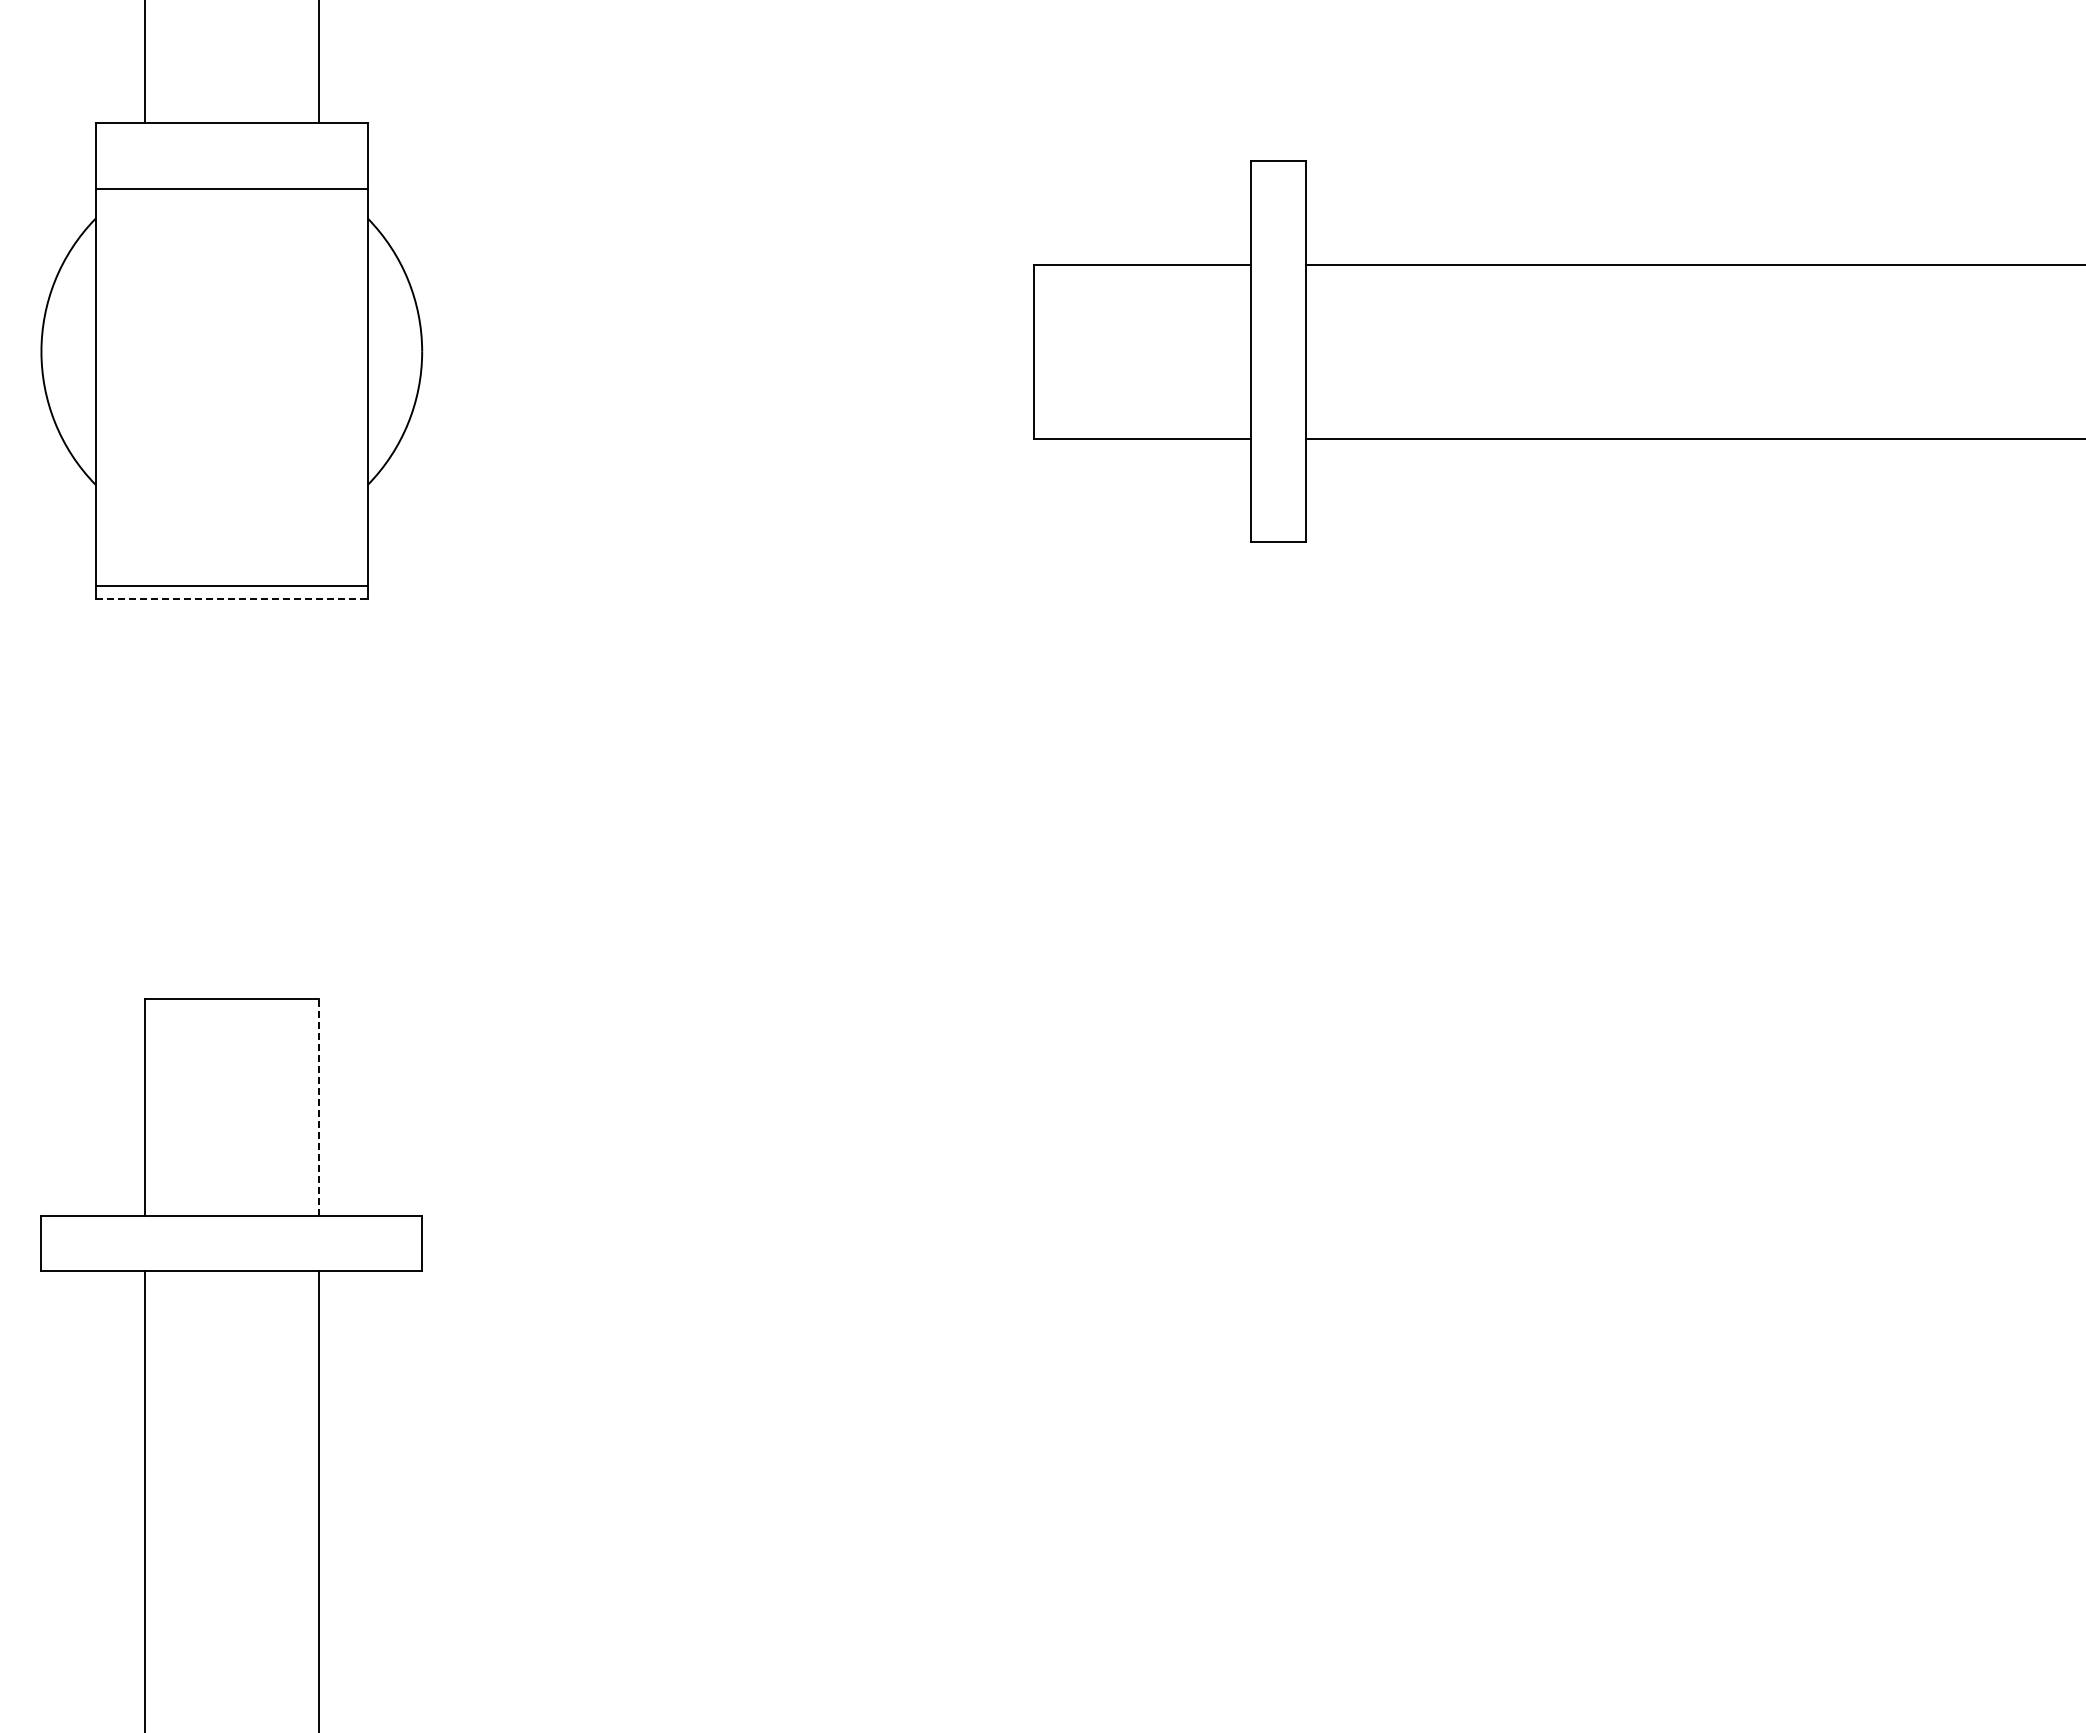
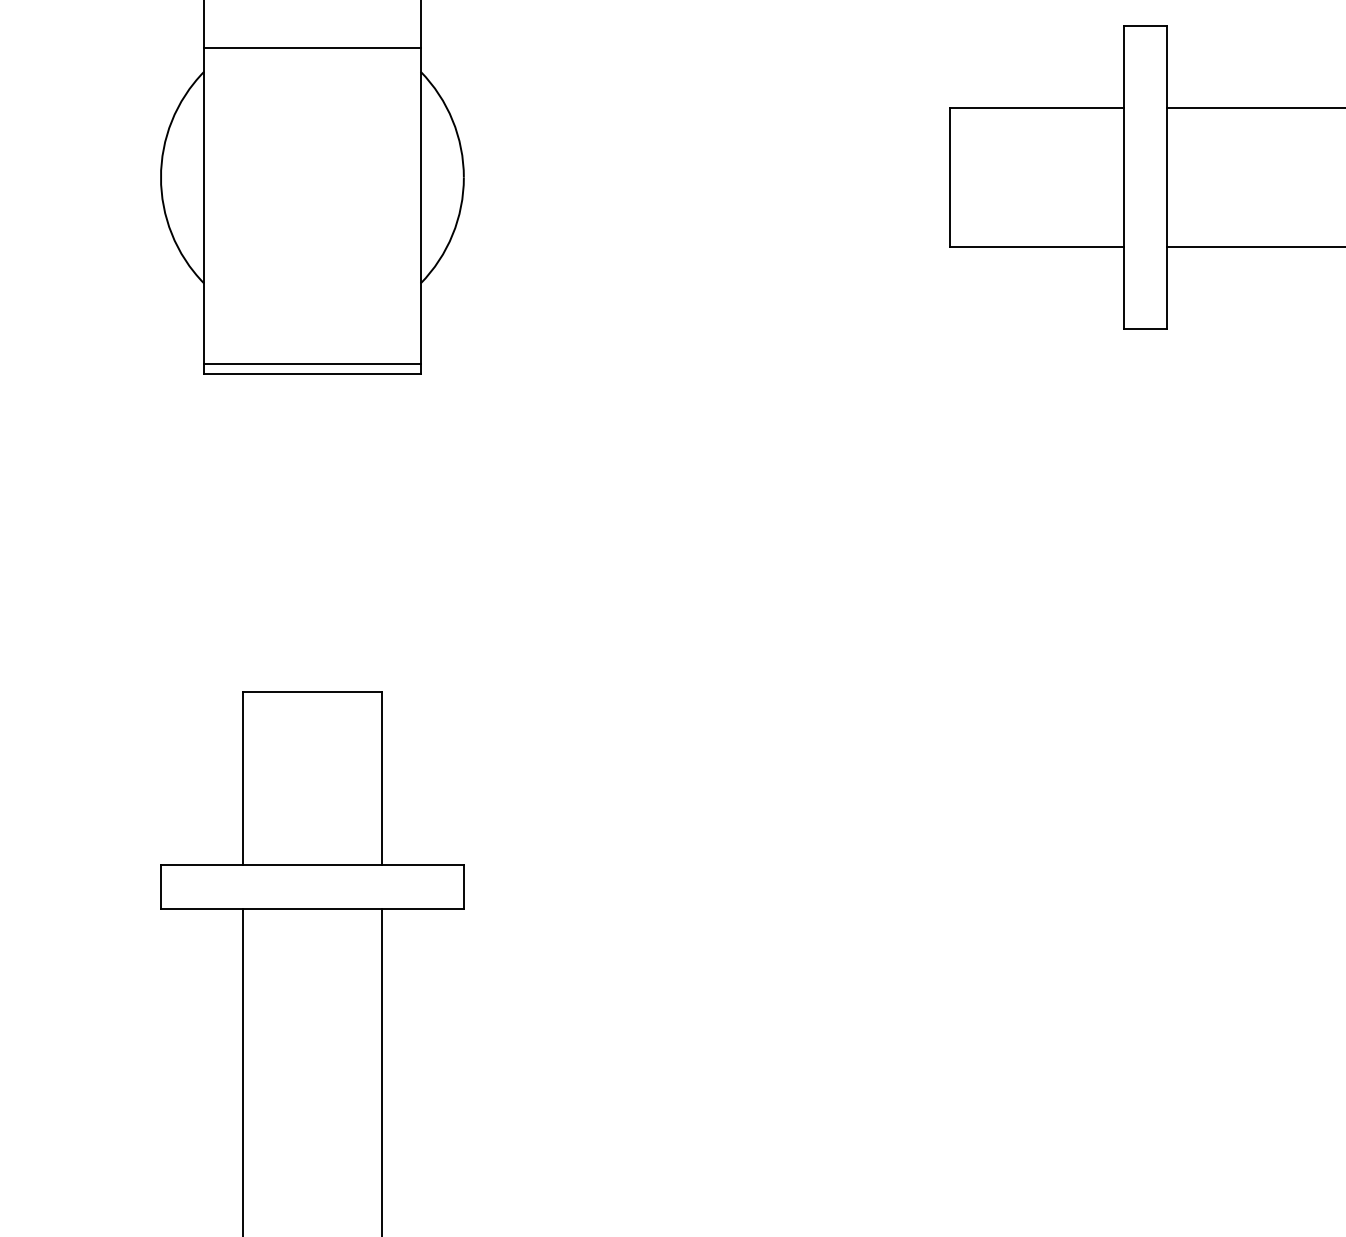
line: (231, 599) -> (312, 374), dashed -> solid
line: (318, 1107) -> (381, 778), dashed -> solid

